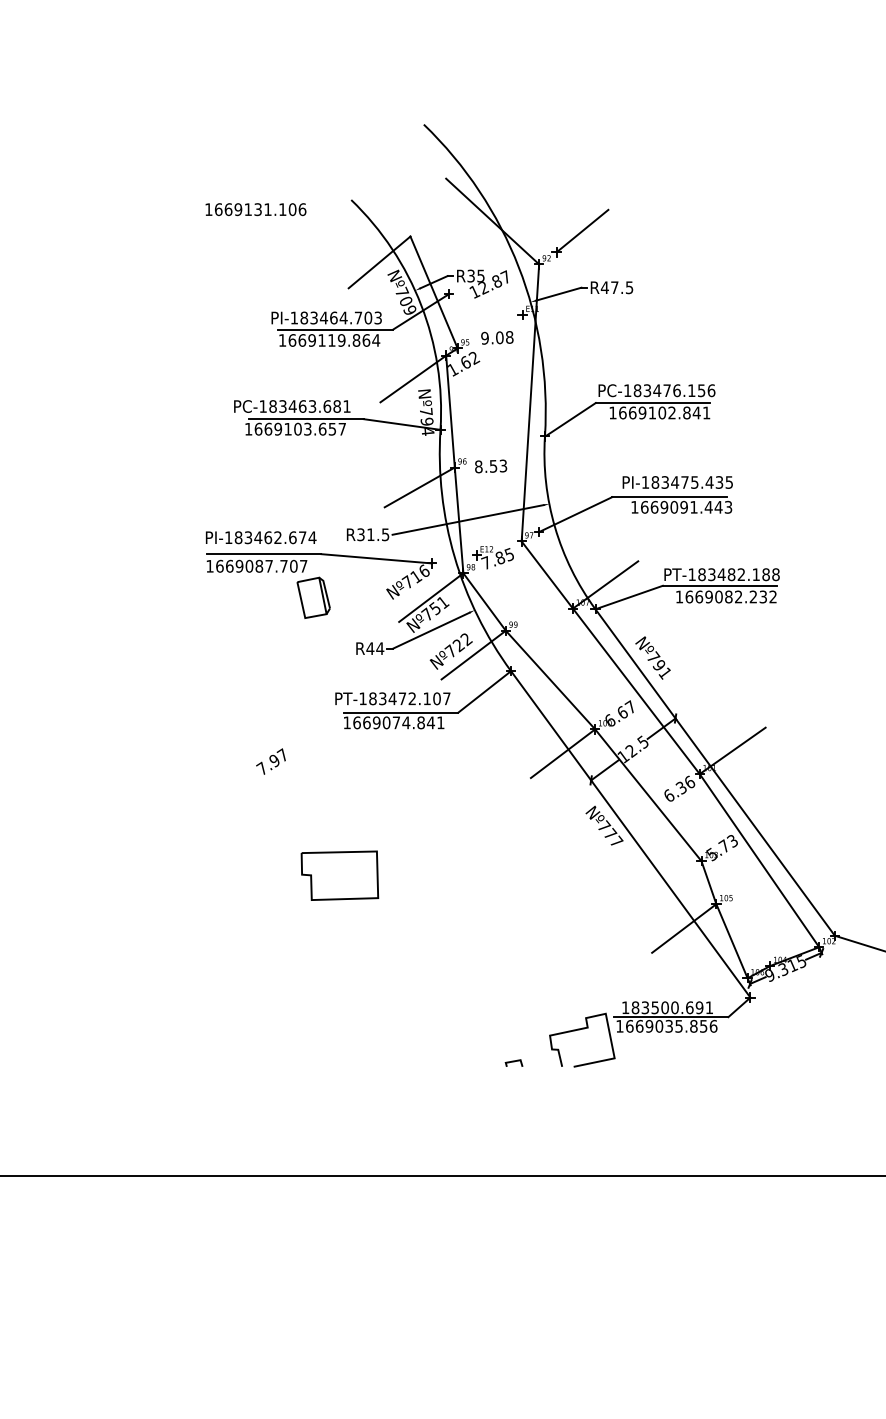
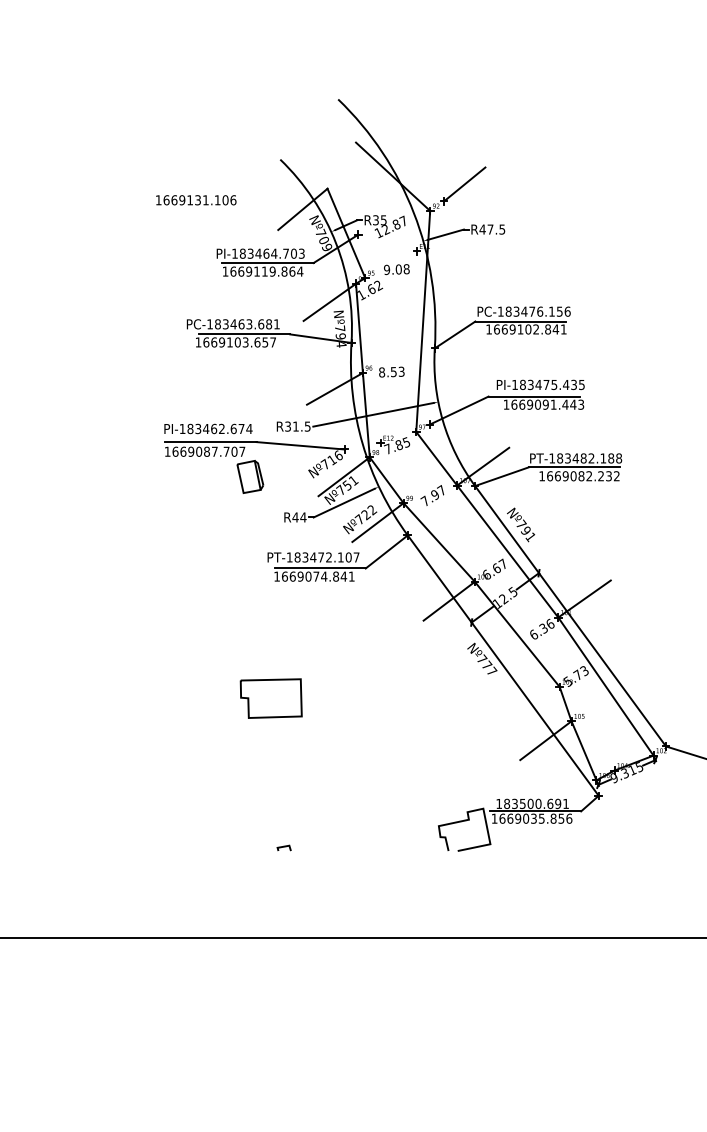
text: (256, 209) -> (196, 200), moved
text: (271, 761) -> (432, 495), moved
line: (513, 1062) -> (283, 847), moved

